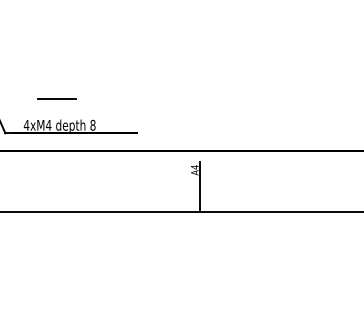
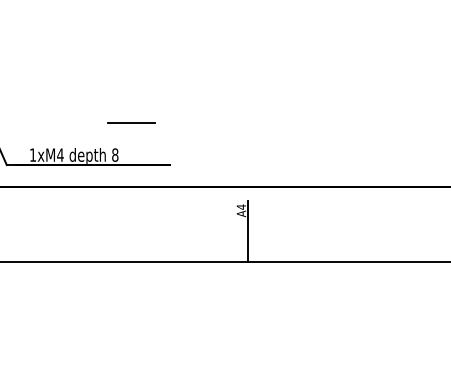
line: (56, 98) -> (131, 122), moved
text: (26, 124) -> (32, 154), 4xM4 -> 1xM4

